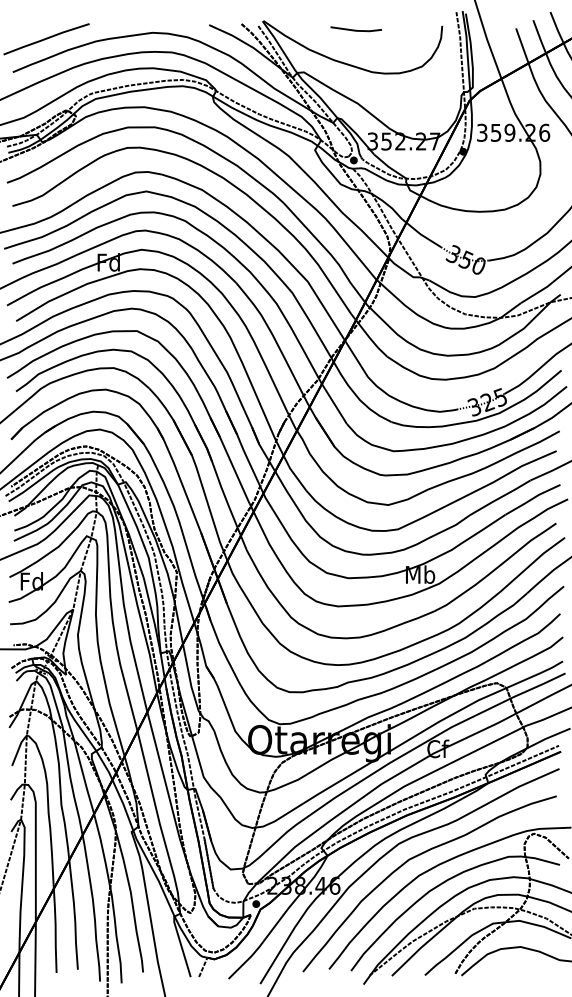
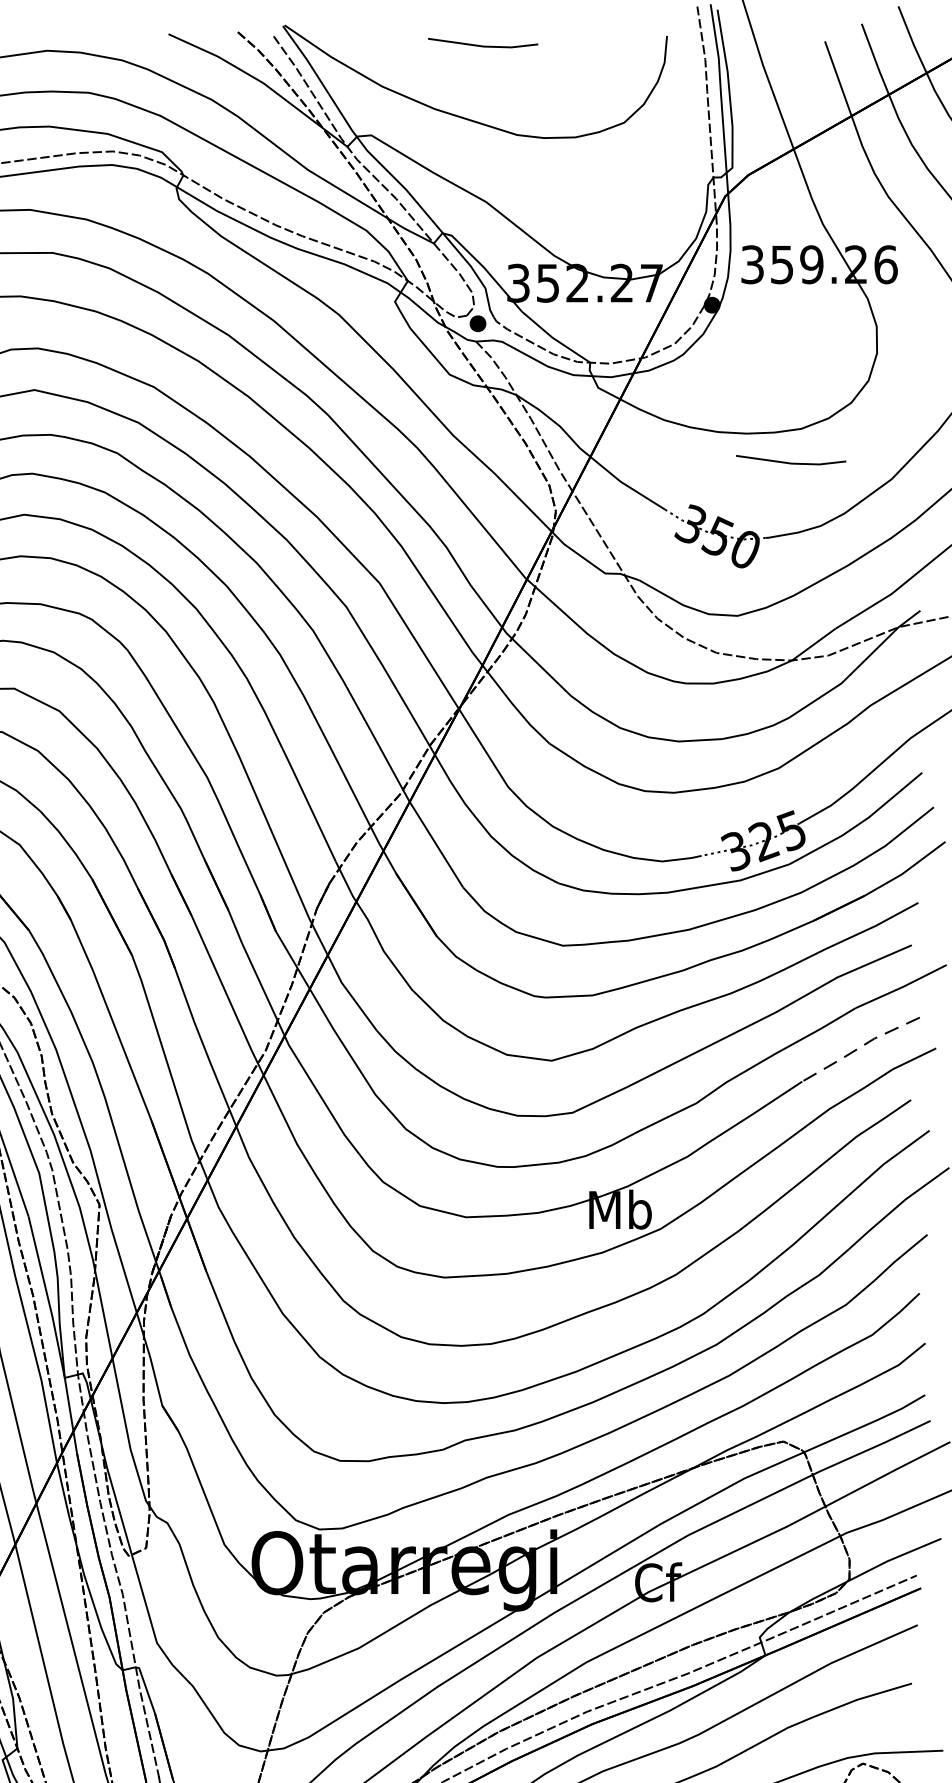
line: (499, 224) -> (789, 460), added
line: (532, 498) -> (860, 1046), solid -> dashed

